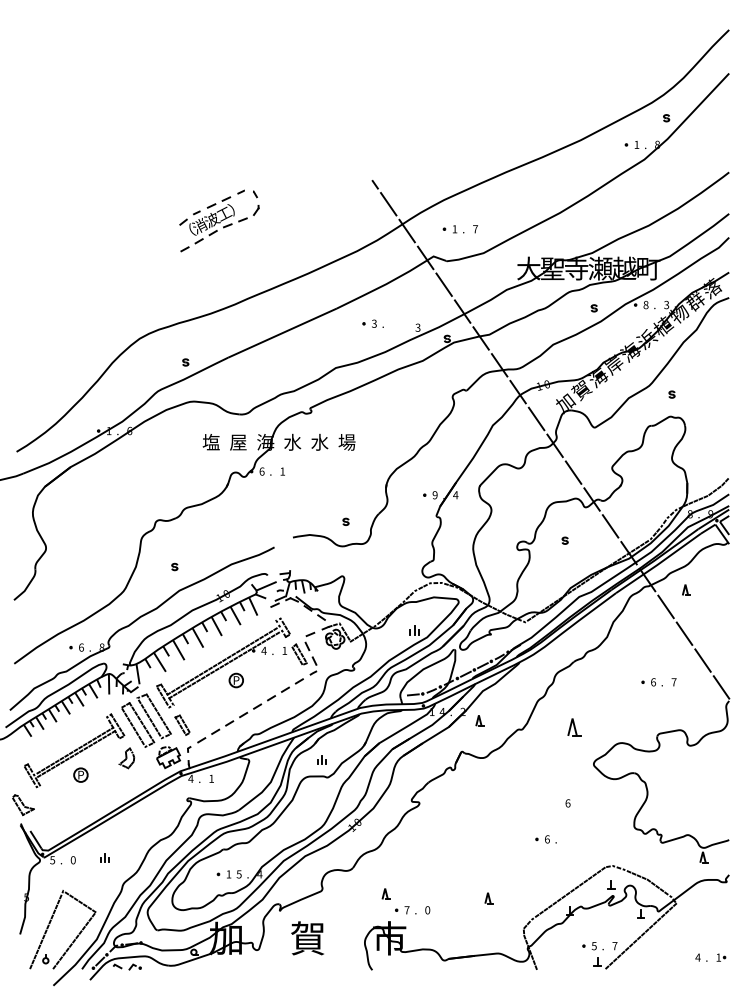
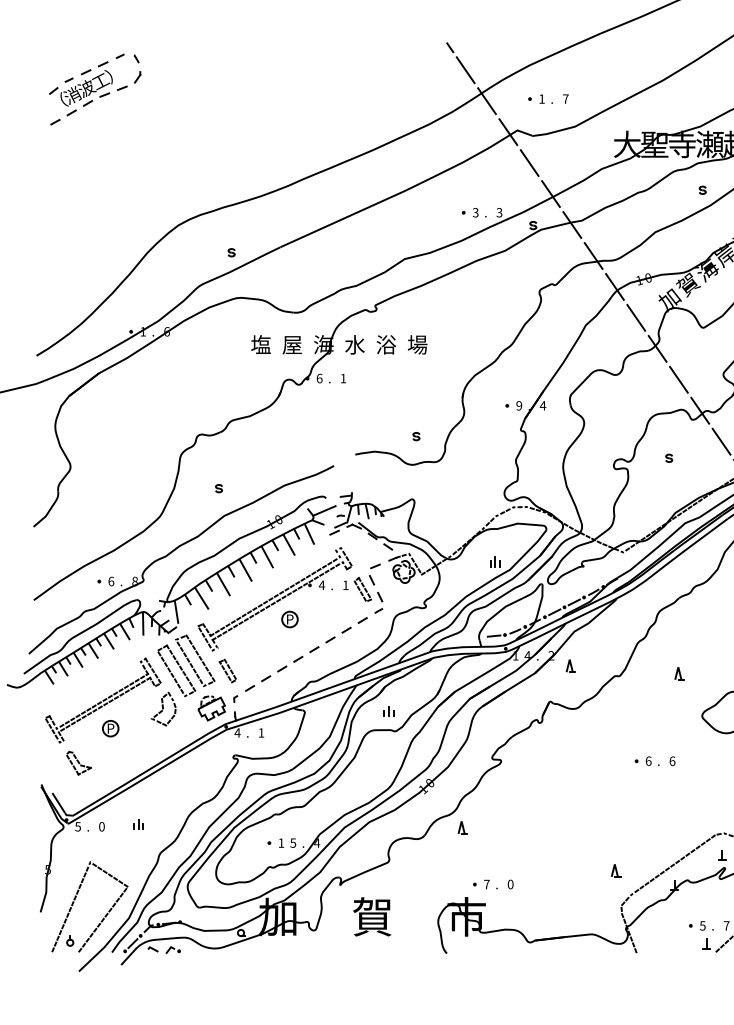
part: (219, 220) -> (95, 88), moved
part: (372, 323) -> (473, 212), moved
text: (319, 441) -> (385, 343), 水 -> 浴
part: (573, 727) -> (678, 673), size x0.62
part: (126, 758) -> (163, 709), size x1.43
part: (23, 805) -> (79, 763), moved
part: (545, 839) -> (646, 761), moved
part: (385, 893) -> (461, 827), moved
part: (488, 898) -> (615, 870), moved

